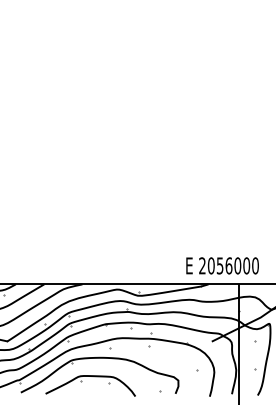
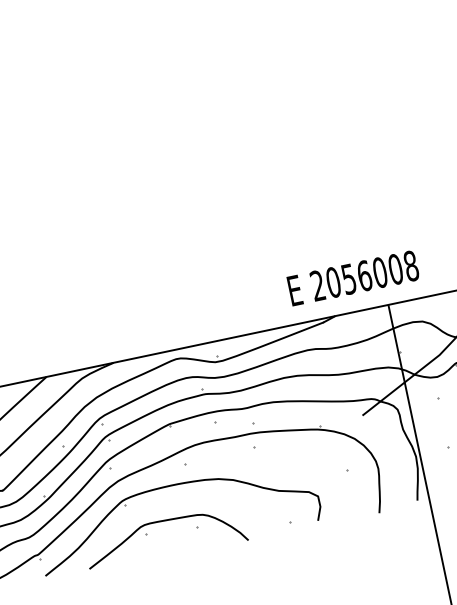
text: (255, 265) -> (411, 265), 2056000 -> 2056008

